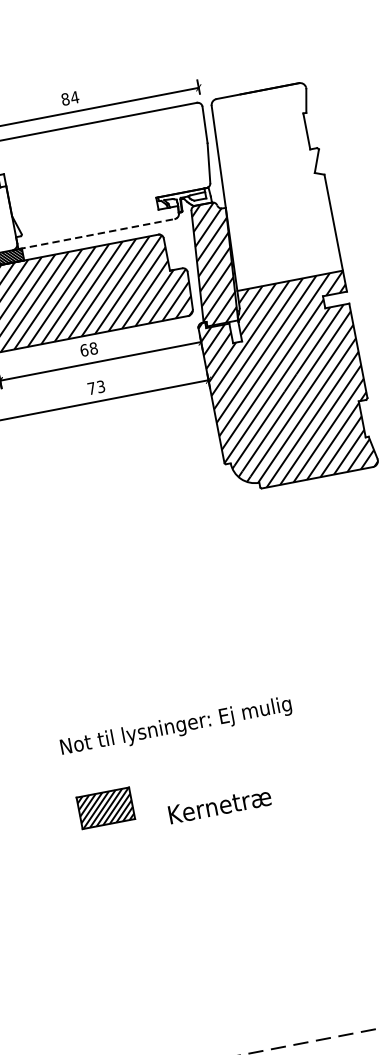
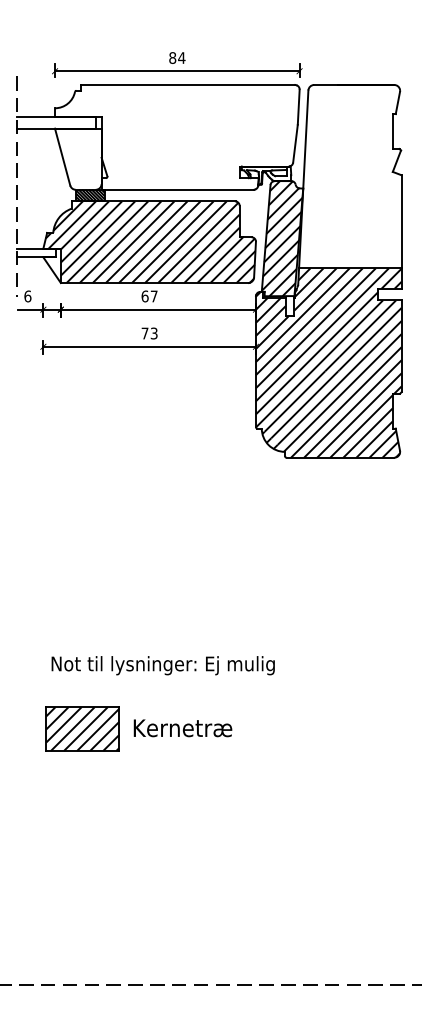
line: (97, 233) -> (178, 189), dashed -> solid
text: (93, 348) -> (153, 296), 68 -> 67
text: (219, 806) -> (182, 728), moved
part: (105, 807) -> (82, 728), size x1.43

